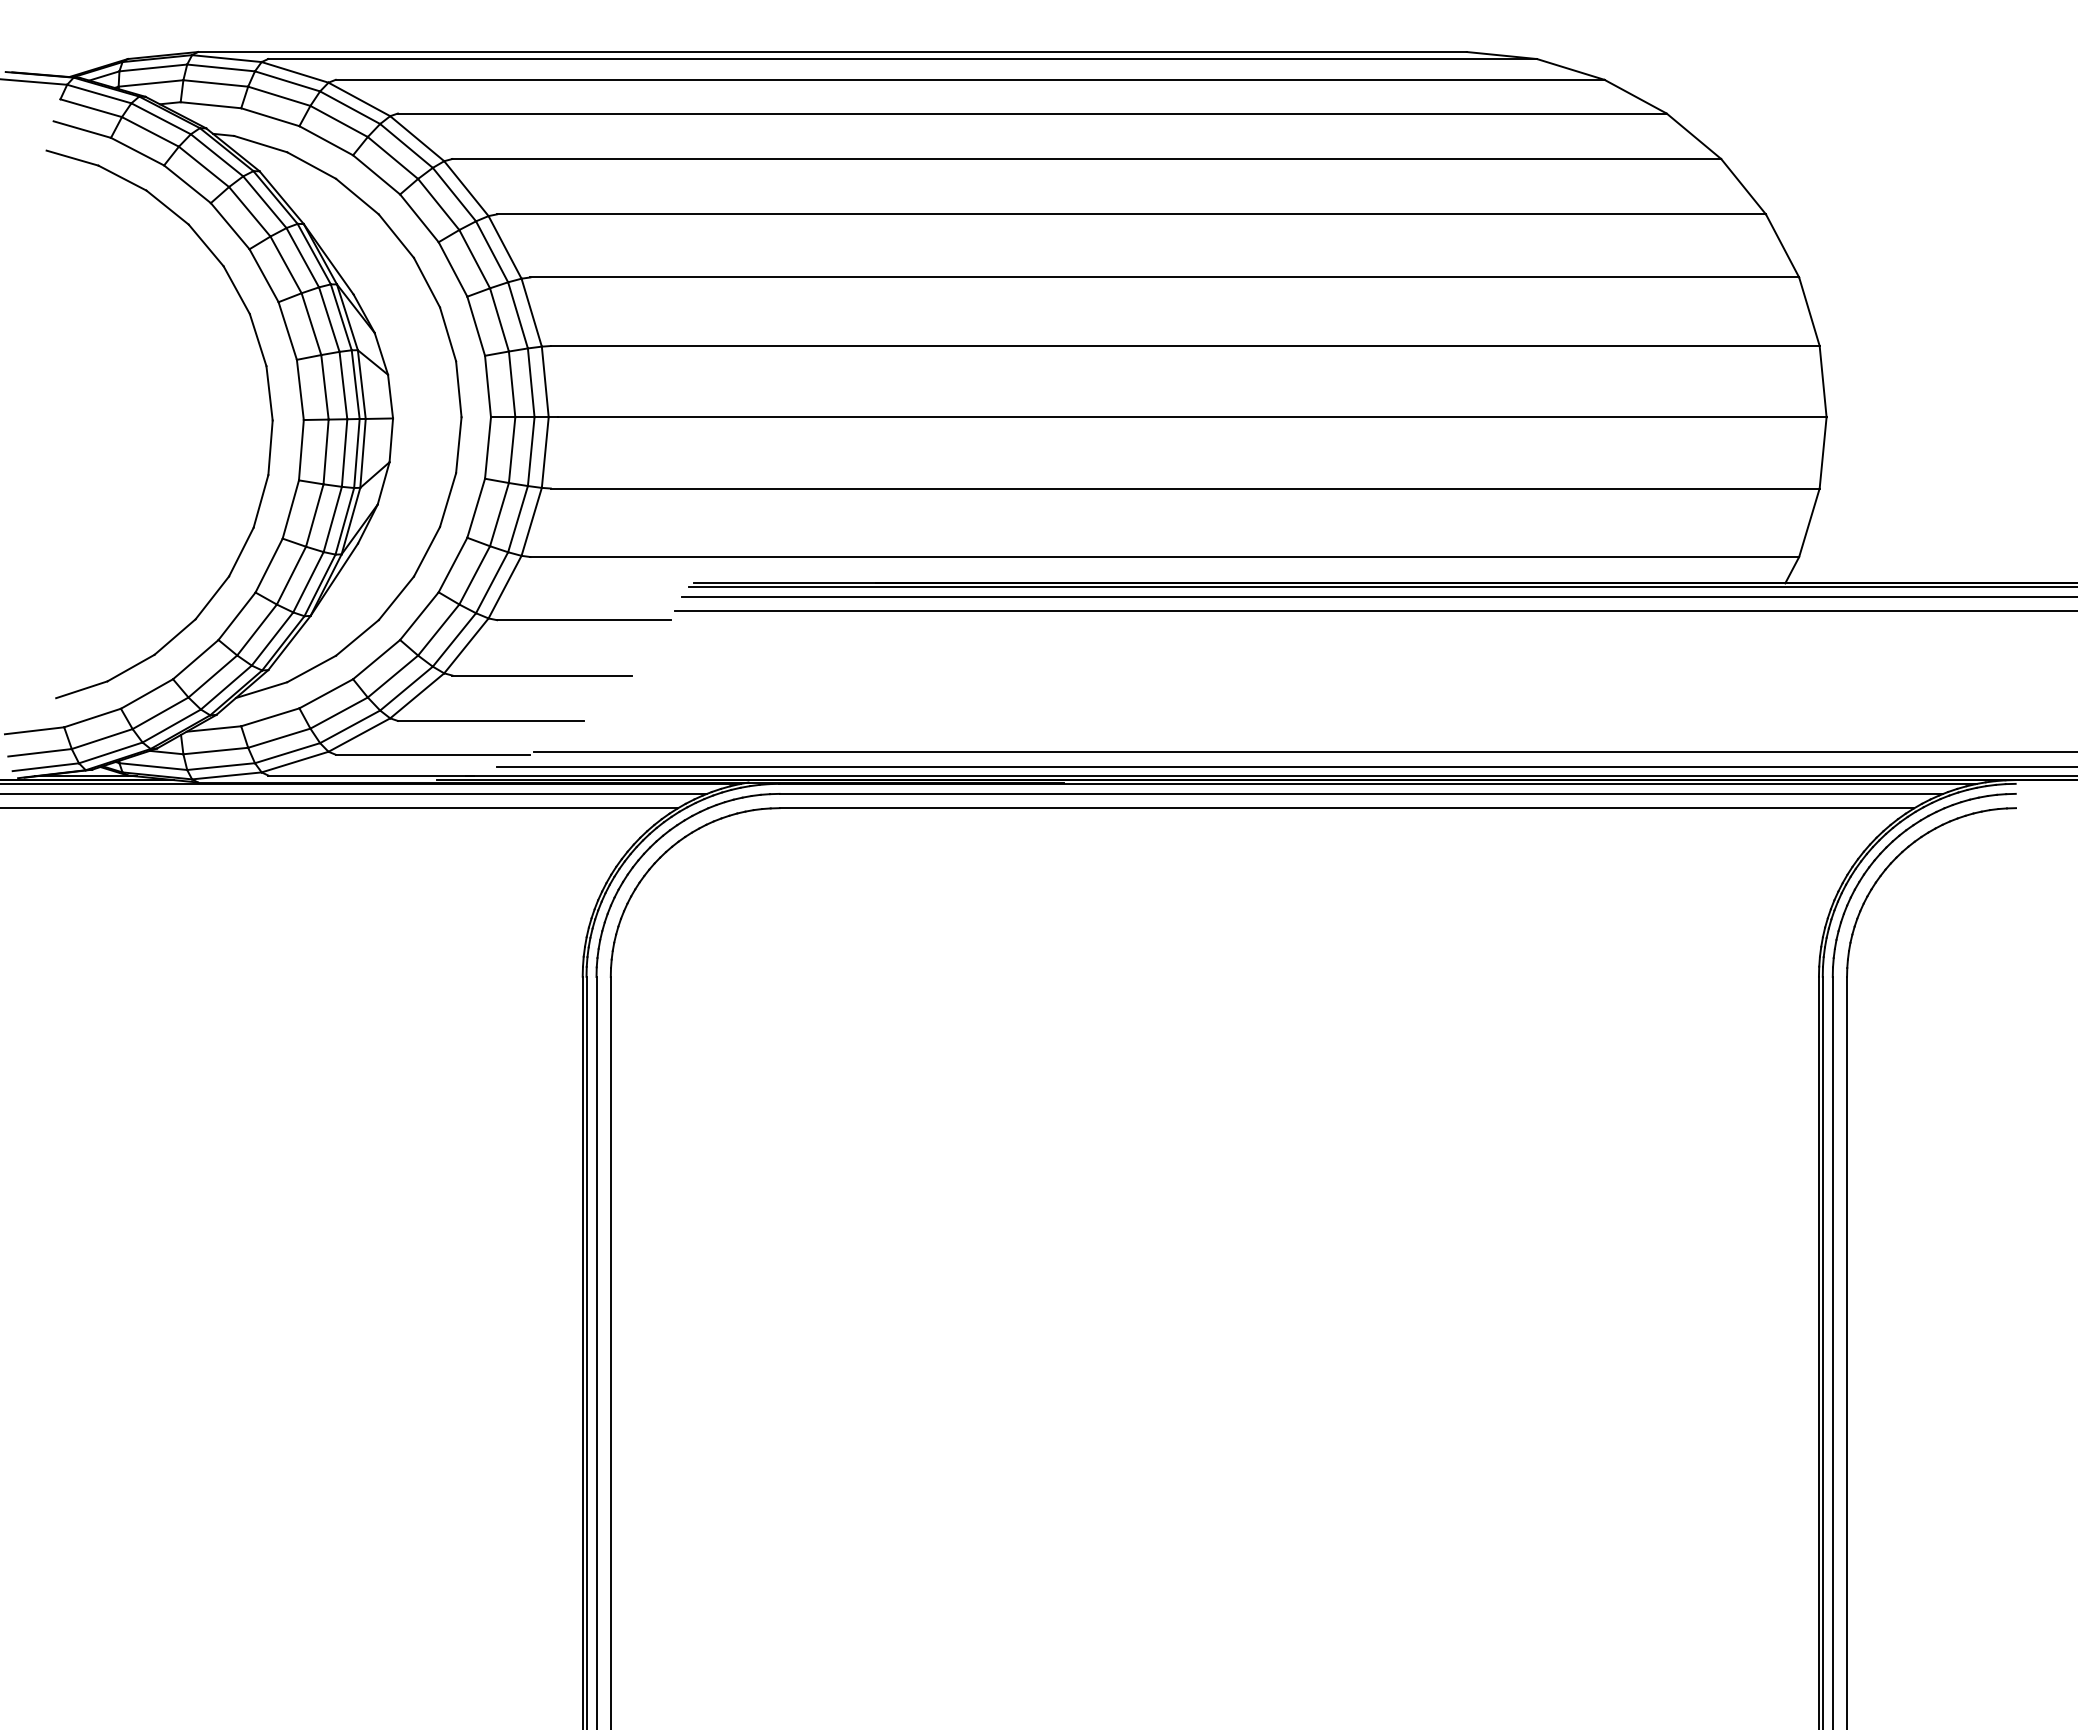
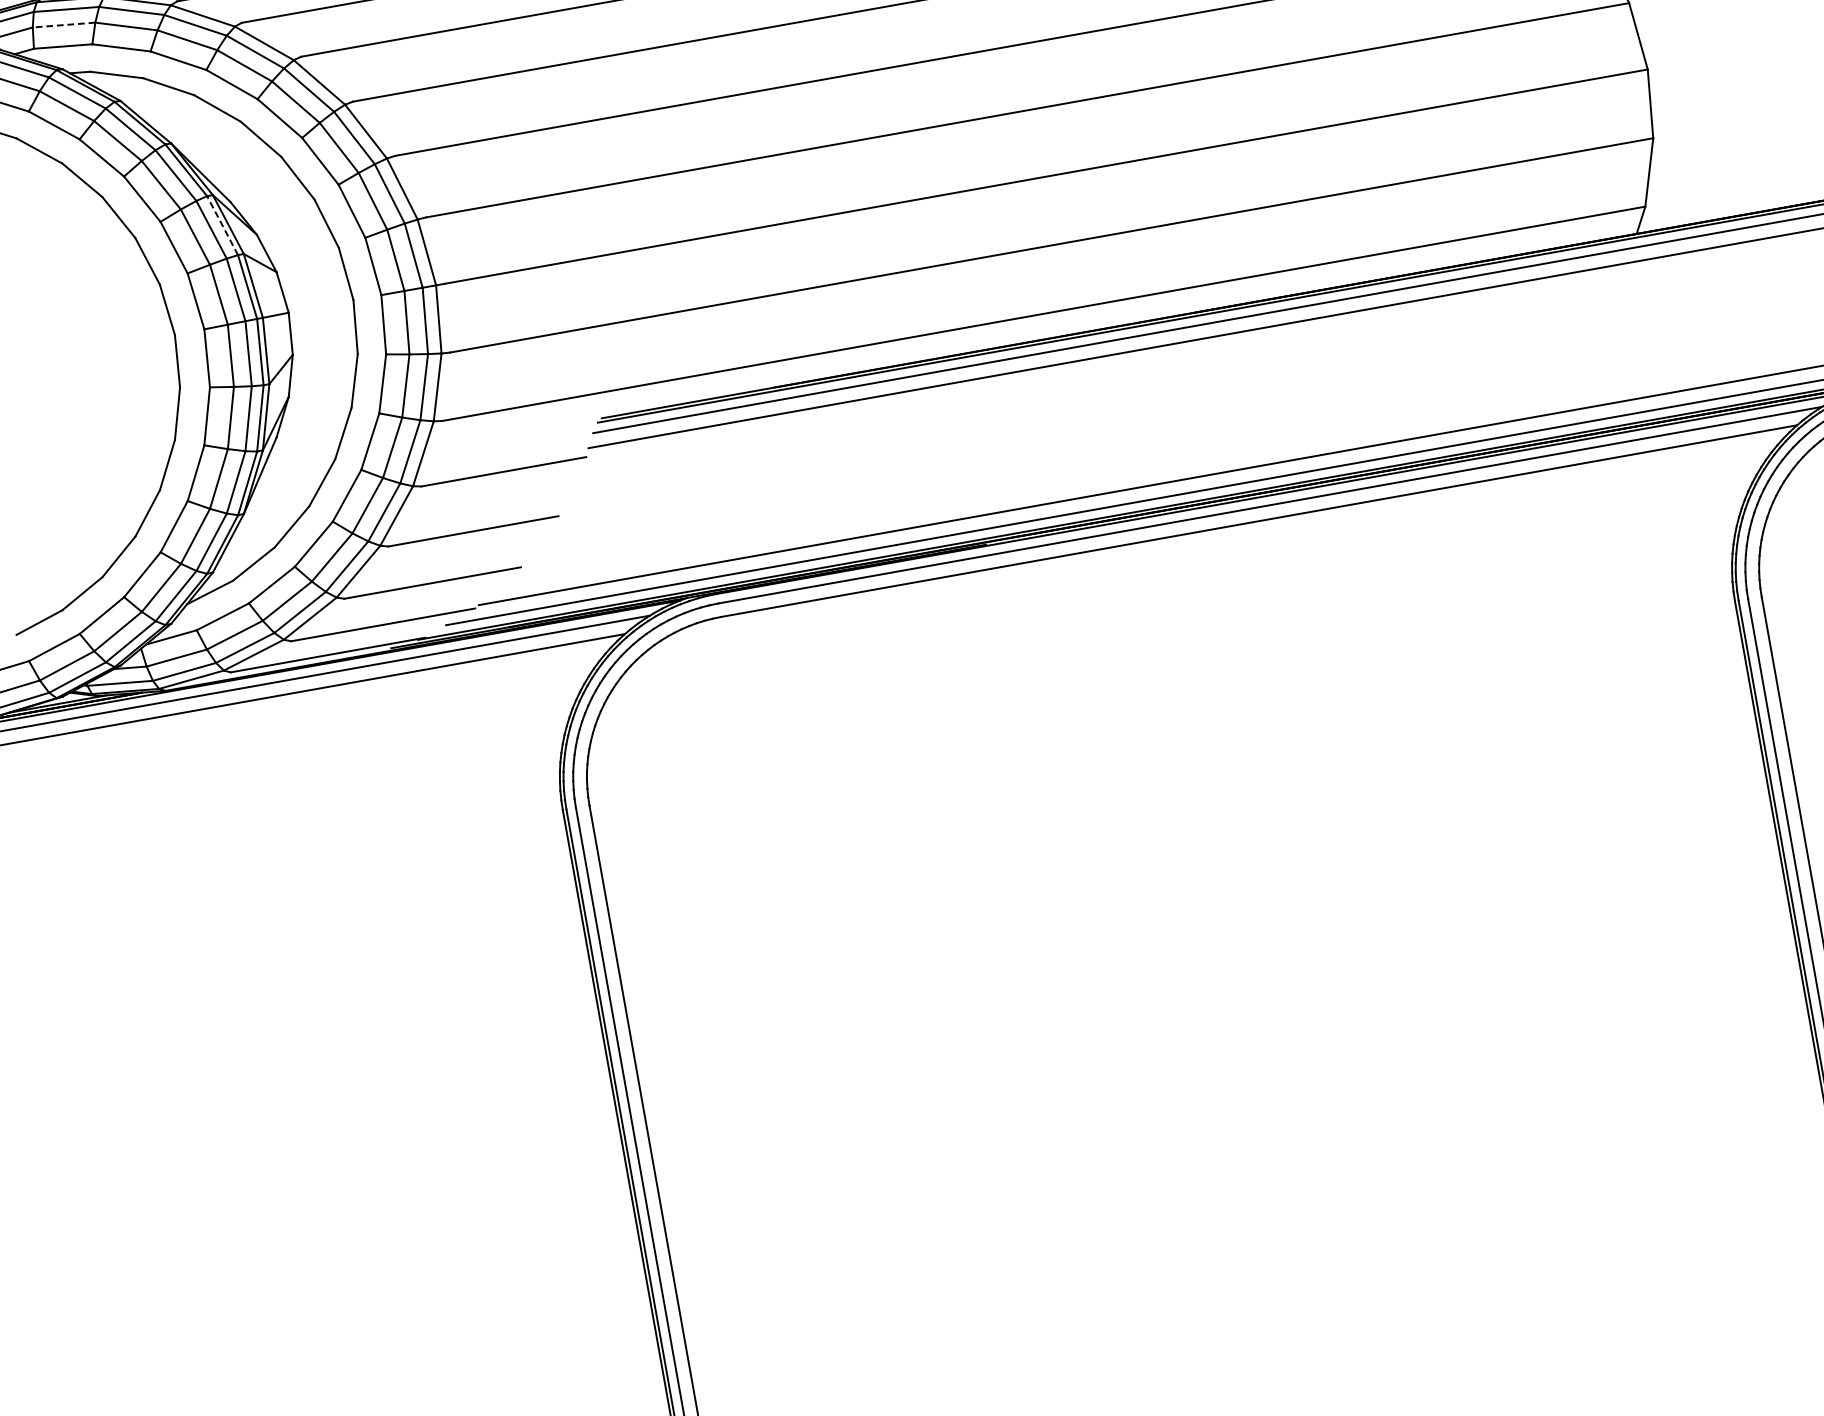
line: (215, 83) -> (63, 25), solid -> dashed
line: (341, 317) -> (222, 225), solid -> dashed

